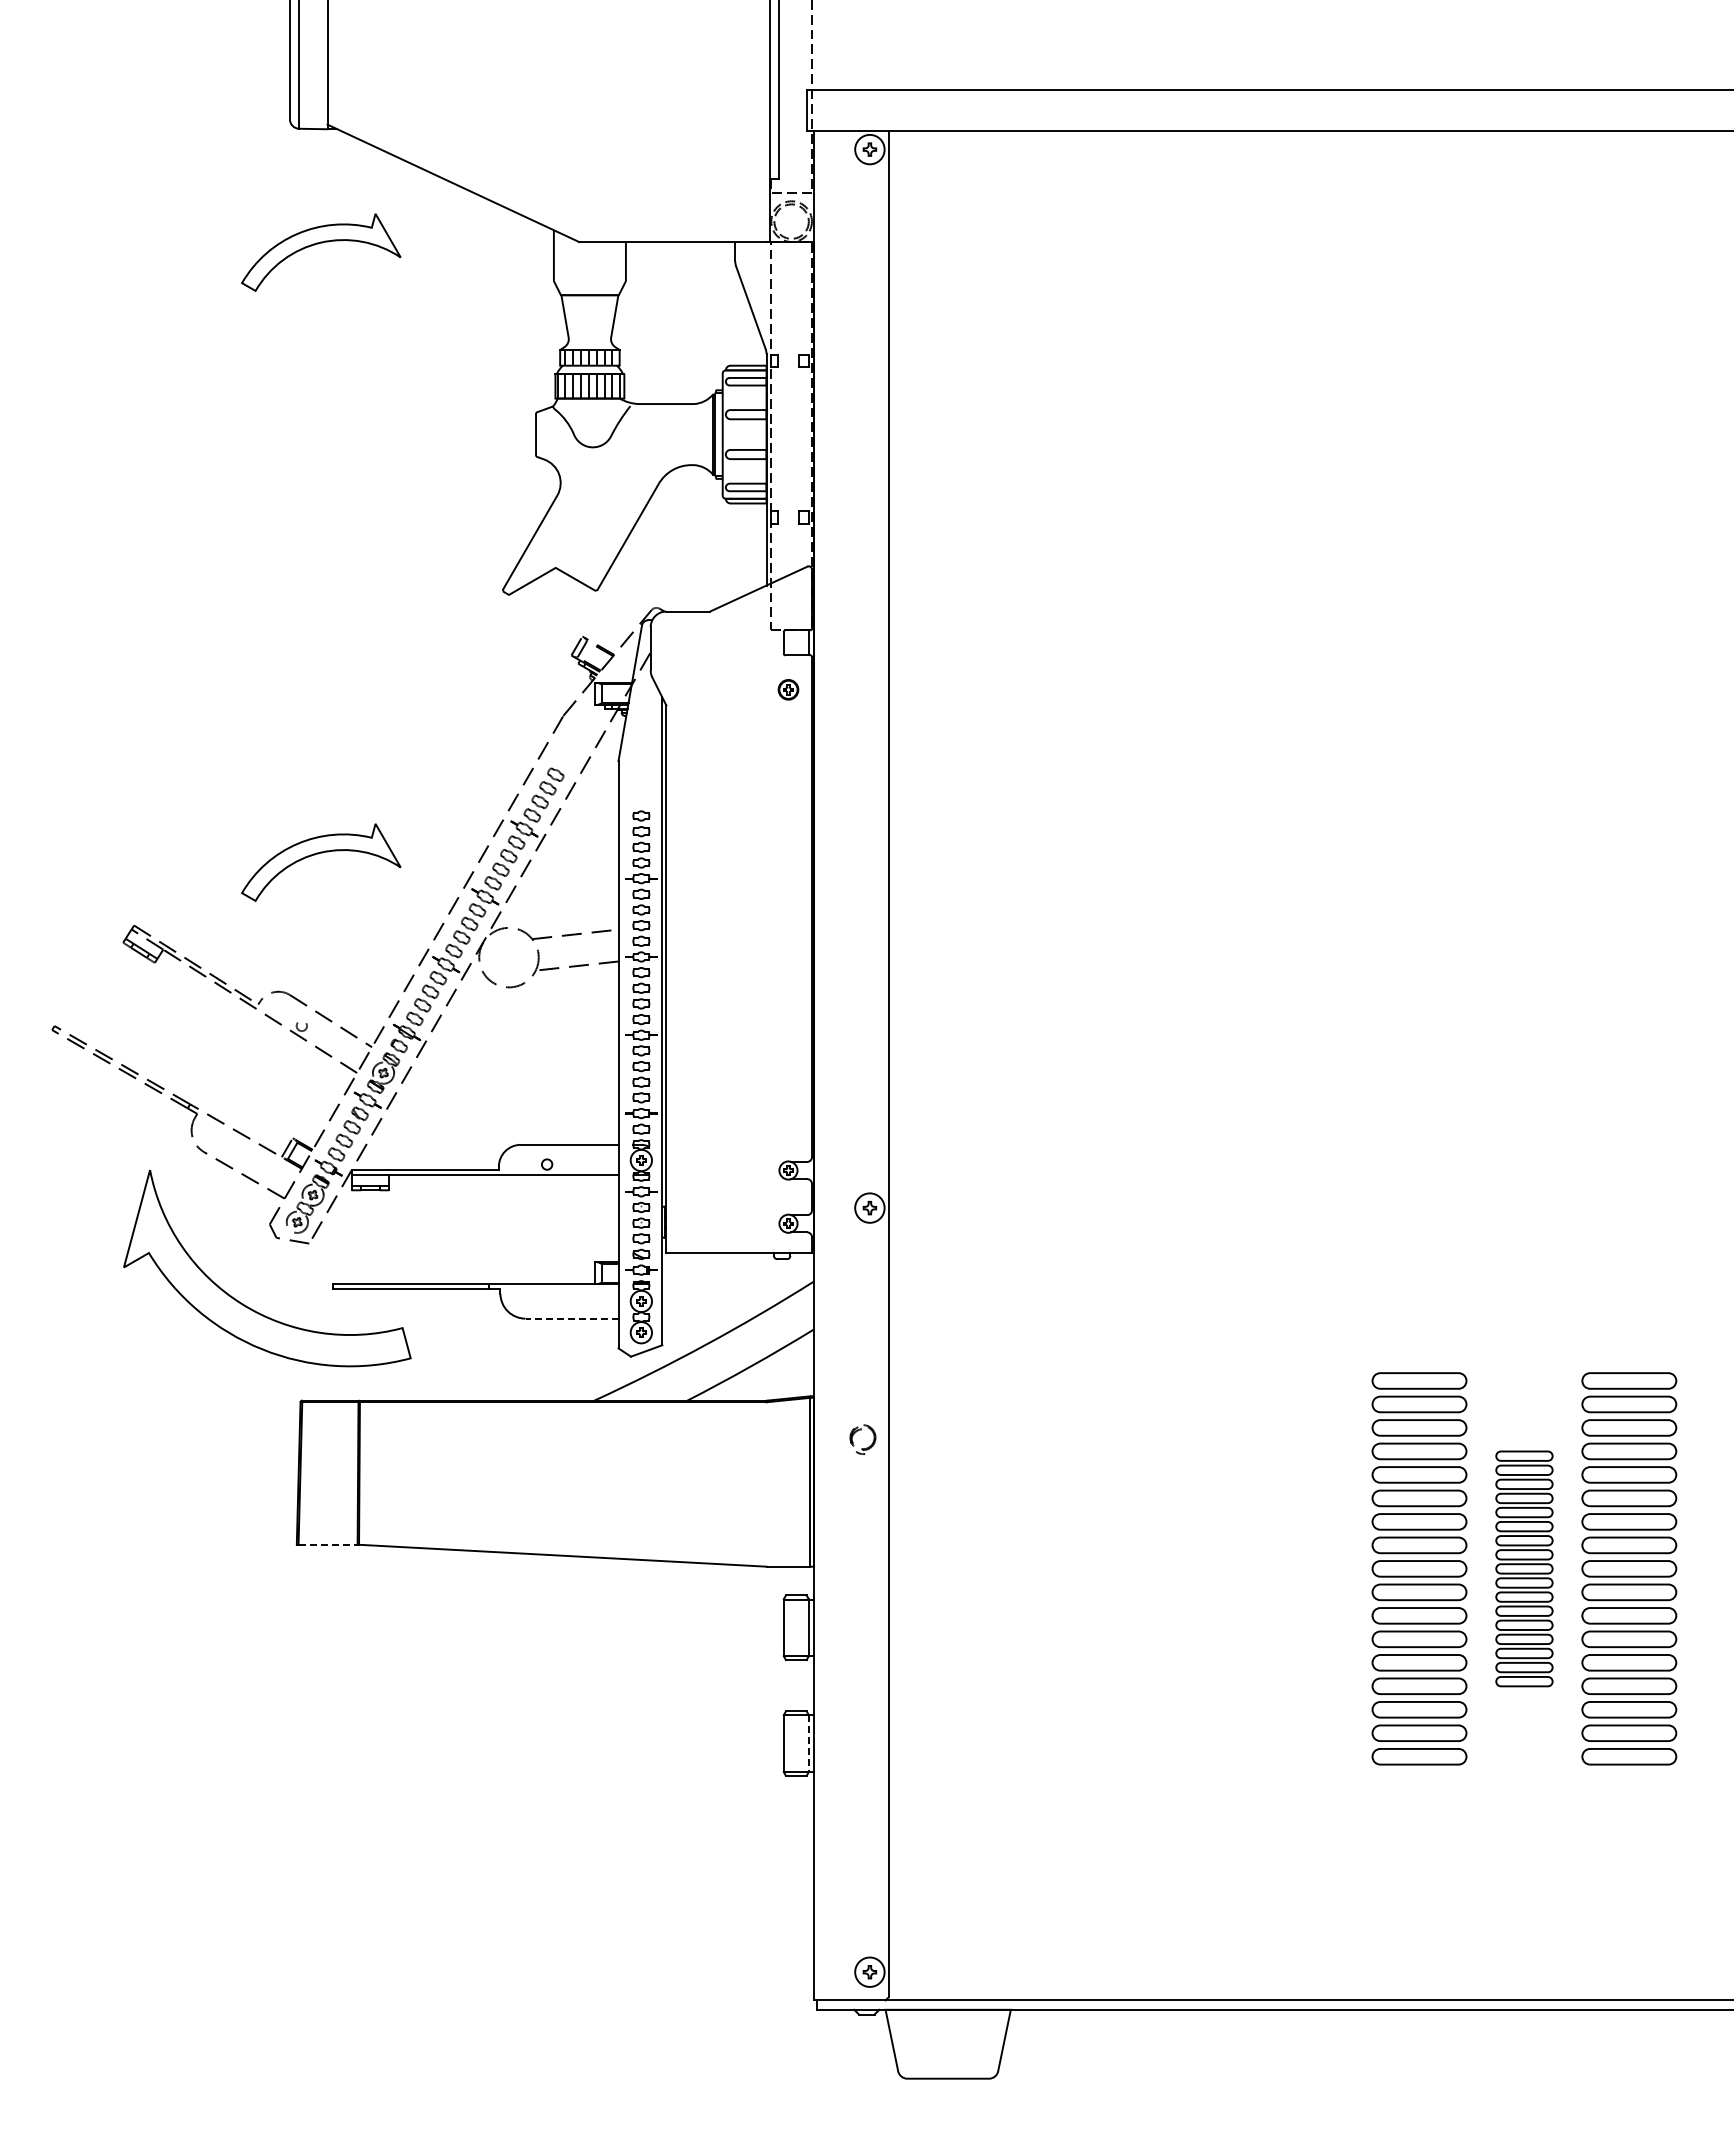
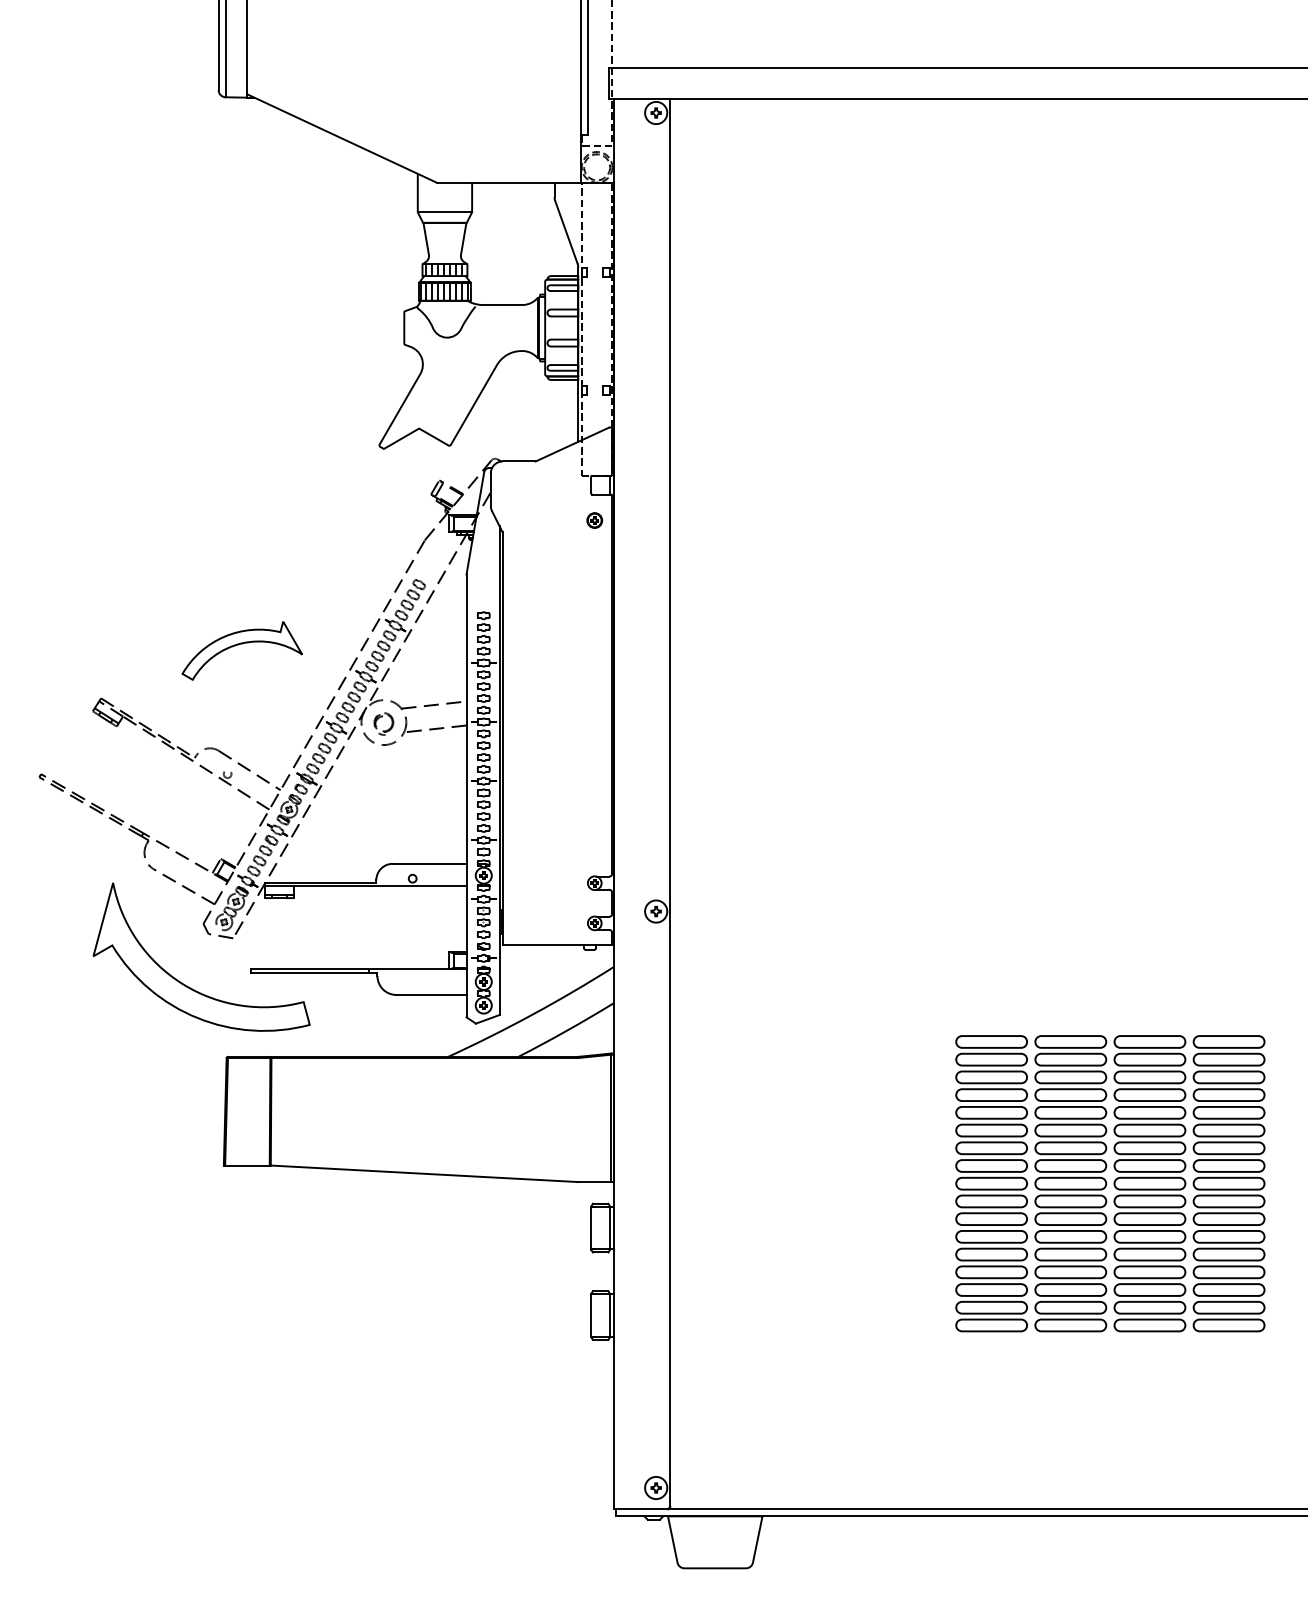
part: (318, 244) -> (240, 184), removed
line: (589, 281) -> (444, 212), added
line: (572, 1318) -> (431, 994), dashed -> solid
part: (858, 1431) -> (380, 717), moved
line: (328, 1544) -> (247, 1165), dashed -> solid
part: (1314, 1568) -> (991, 1183), added
part: (1524, 1568) -> (1150, 1183), size x1.67
line: (808, 1744) -> (609, 1316), dashed -> solid

